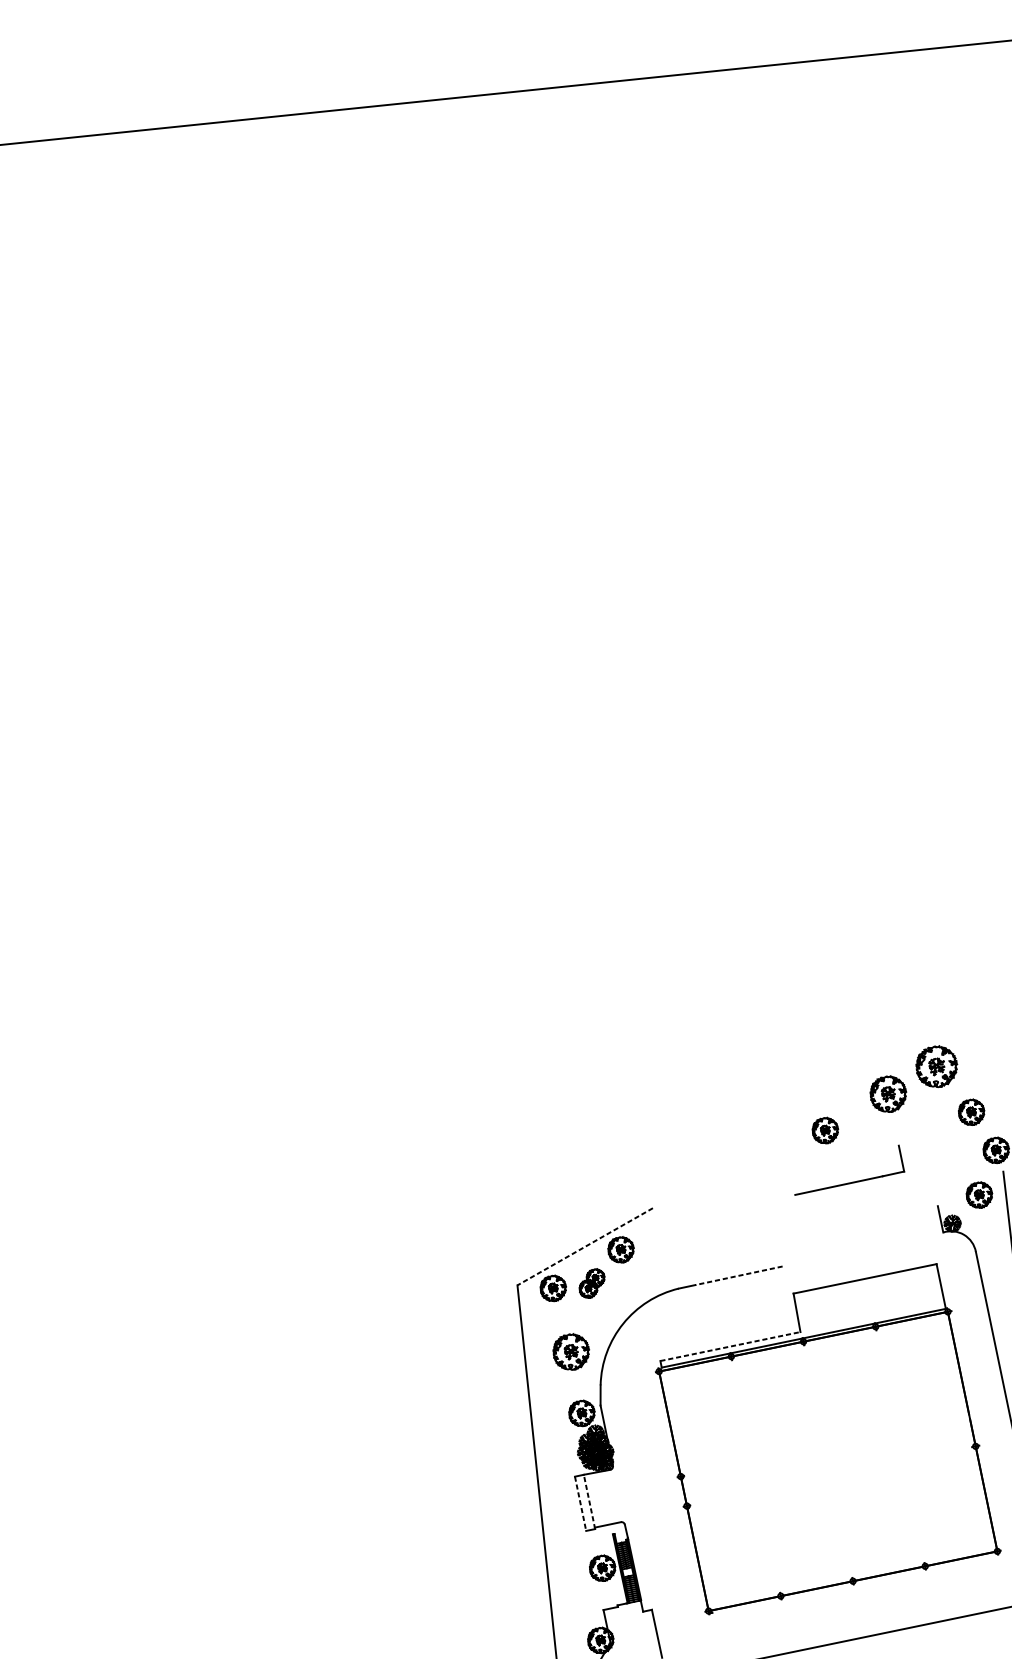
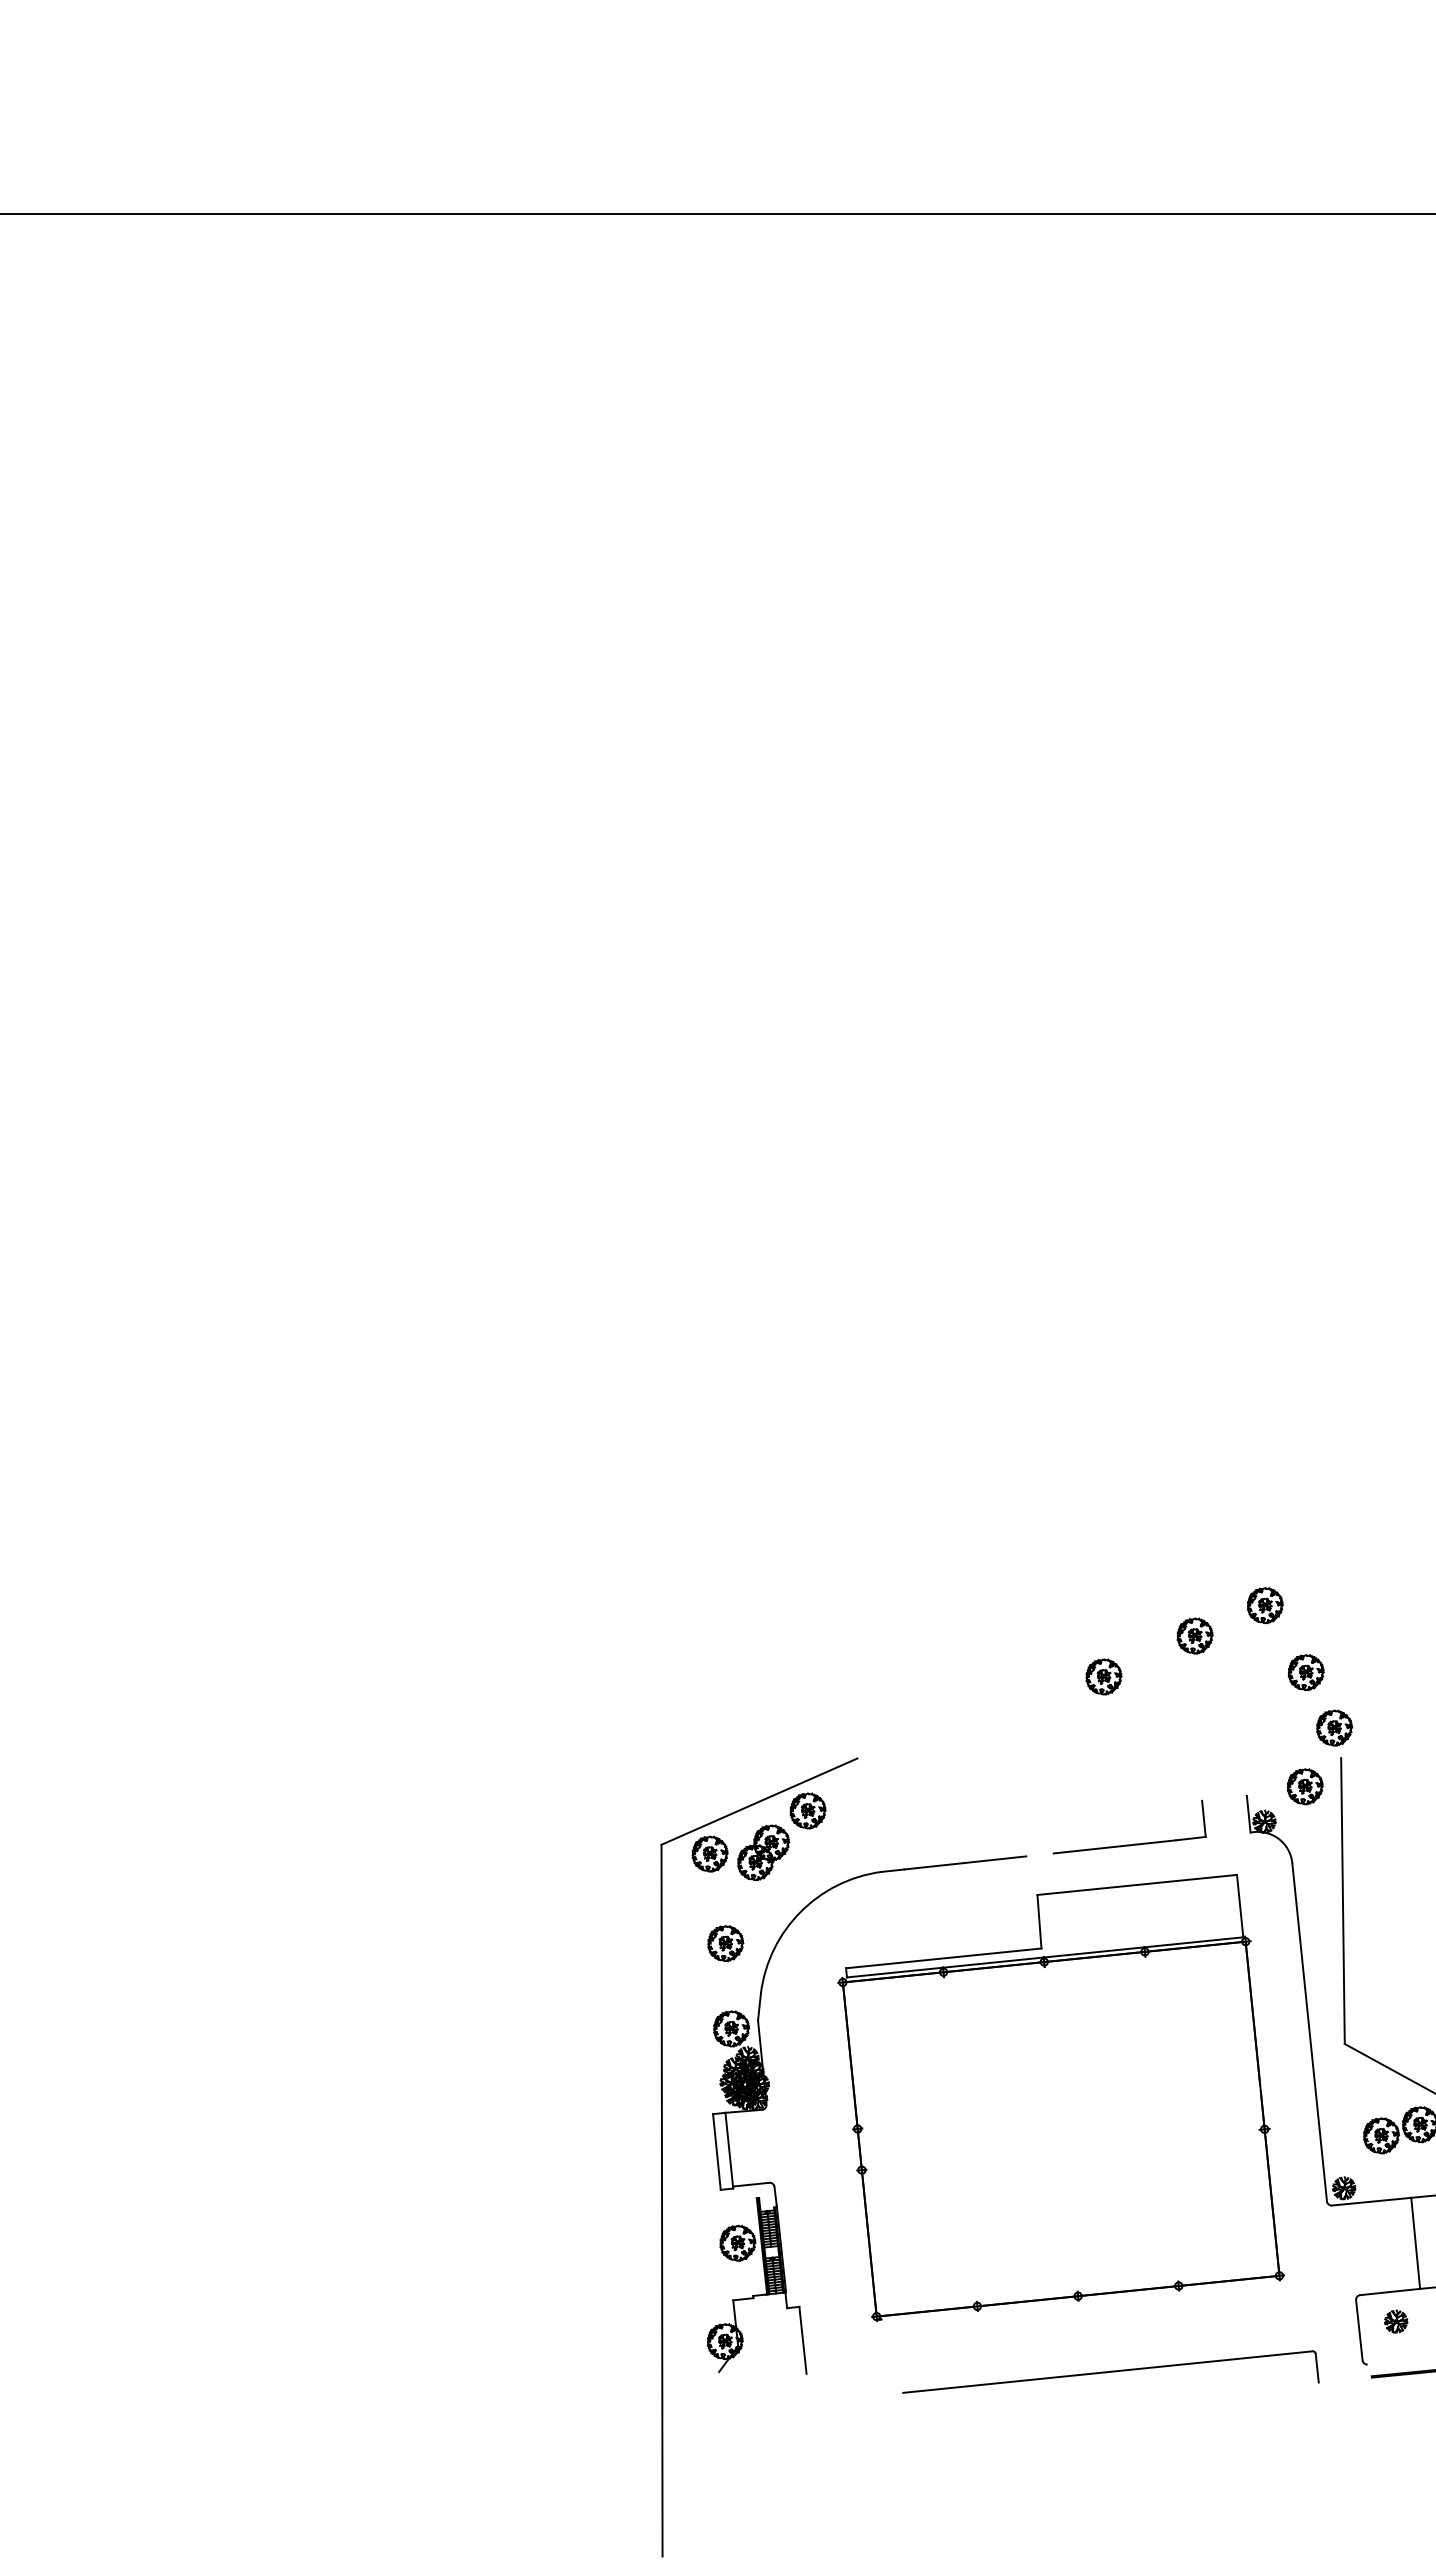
part: (937, 1066) -> (1265, 1605), size x0.62
part: (887, 1093) -> (1194, 1635), size x0.71
part: (853, 1181) -> (1134, 1843), moved
line: (585, 1246) -> (759, 1801), dashed -> solid
line: (738, 1276) -> (964, 1863), dashed -> solid
part: (591, 1283) -> (763, 1852), size x1.43
line: (730, 1346) -> (944, 1958), dashed -> solid
part: (571, 1352) -> (725, 1943), size x0.71
line: (589, 1501) -> (729, 2150), dashed -> solid
line: (580, 1504) -> (716, 2152), dashed -> solid

